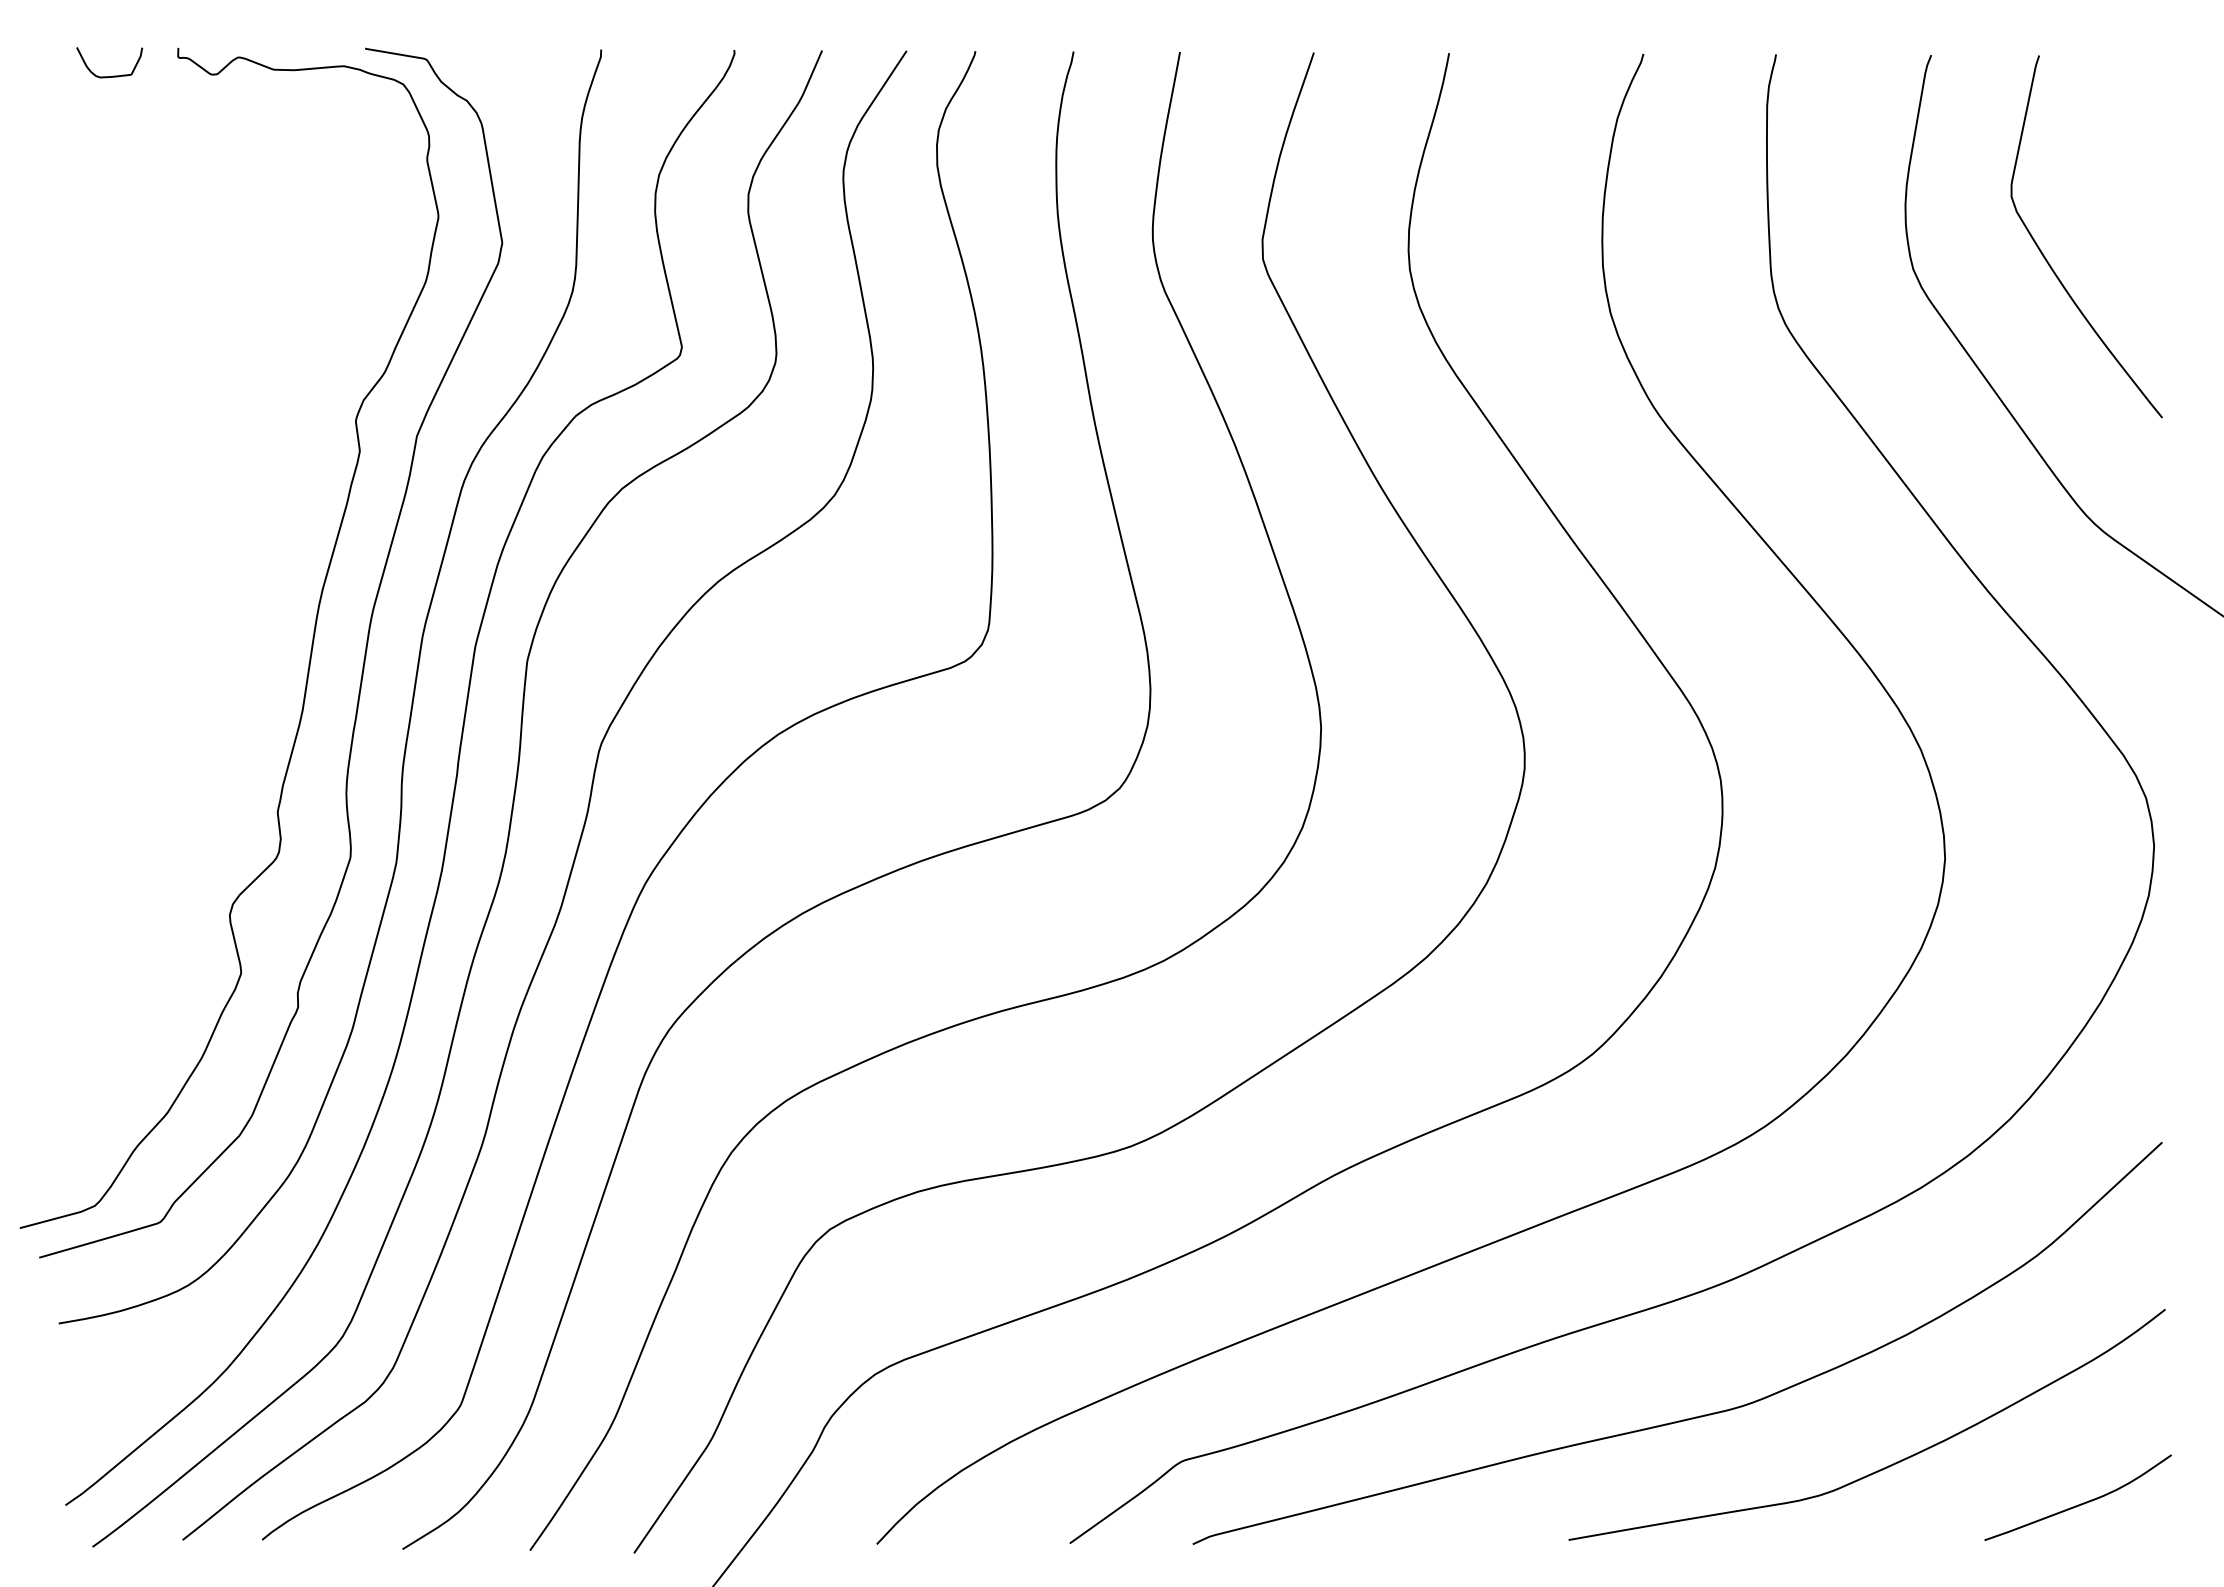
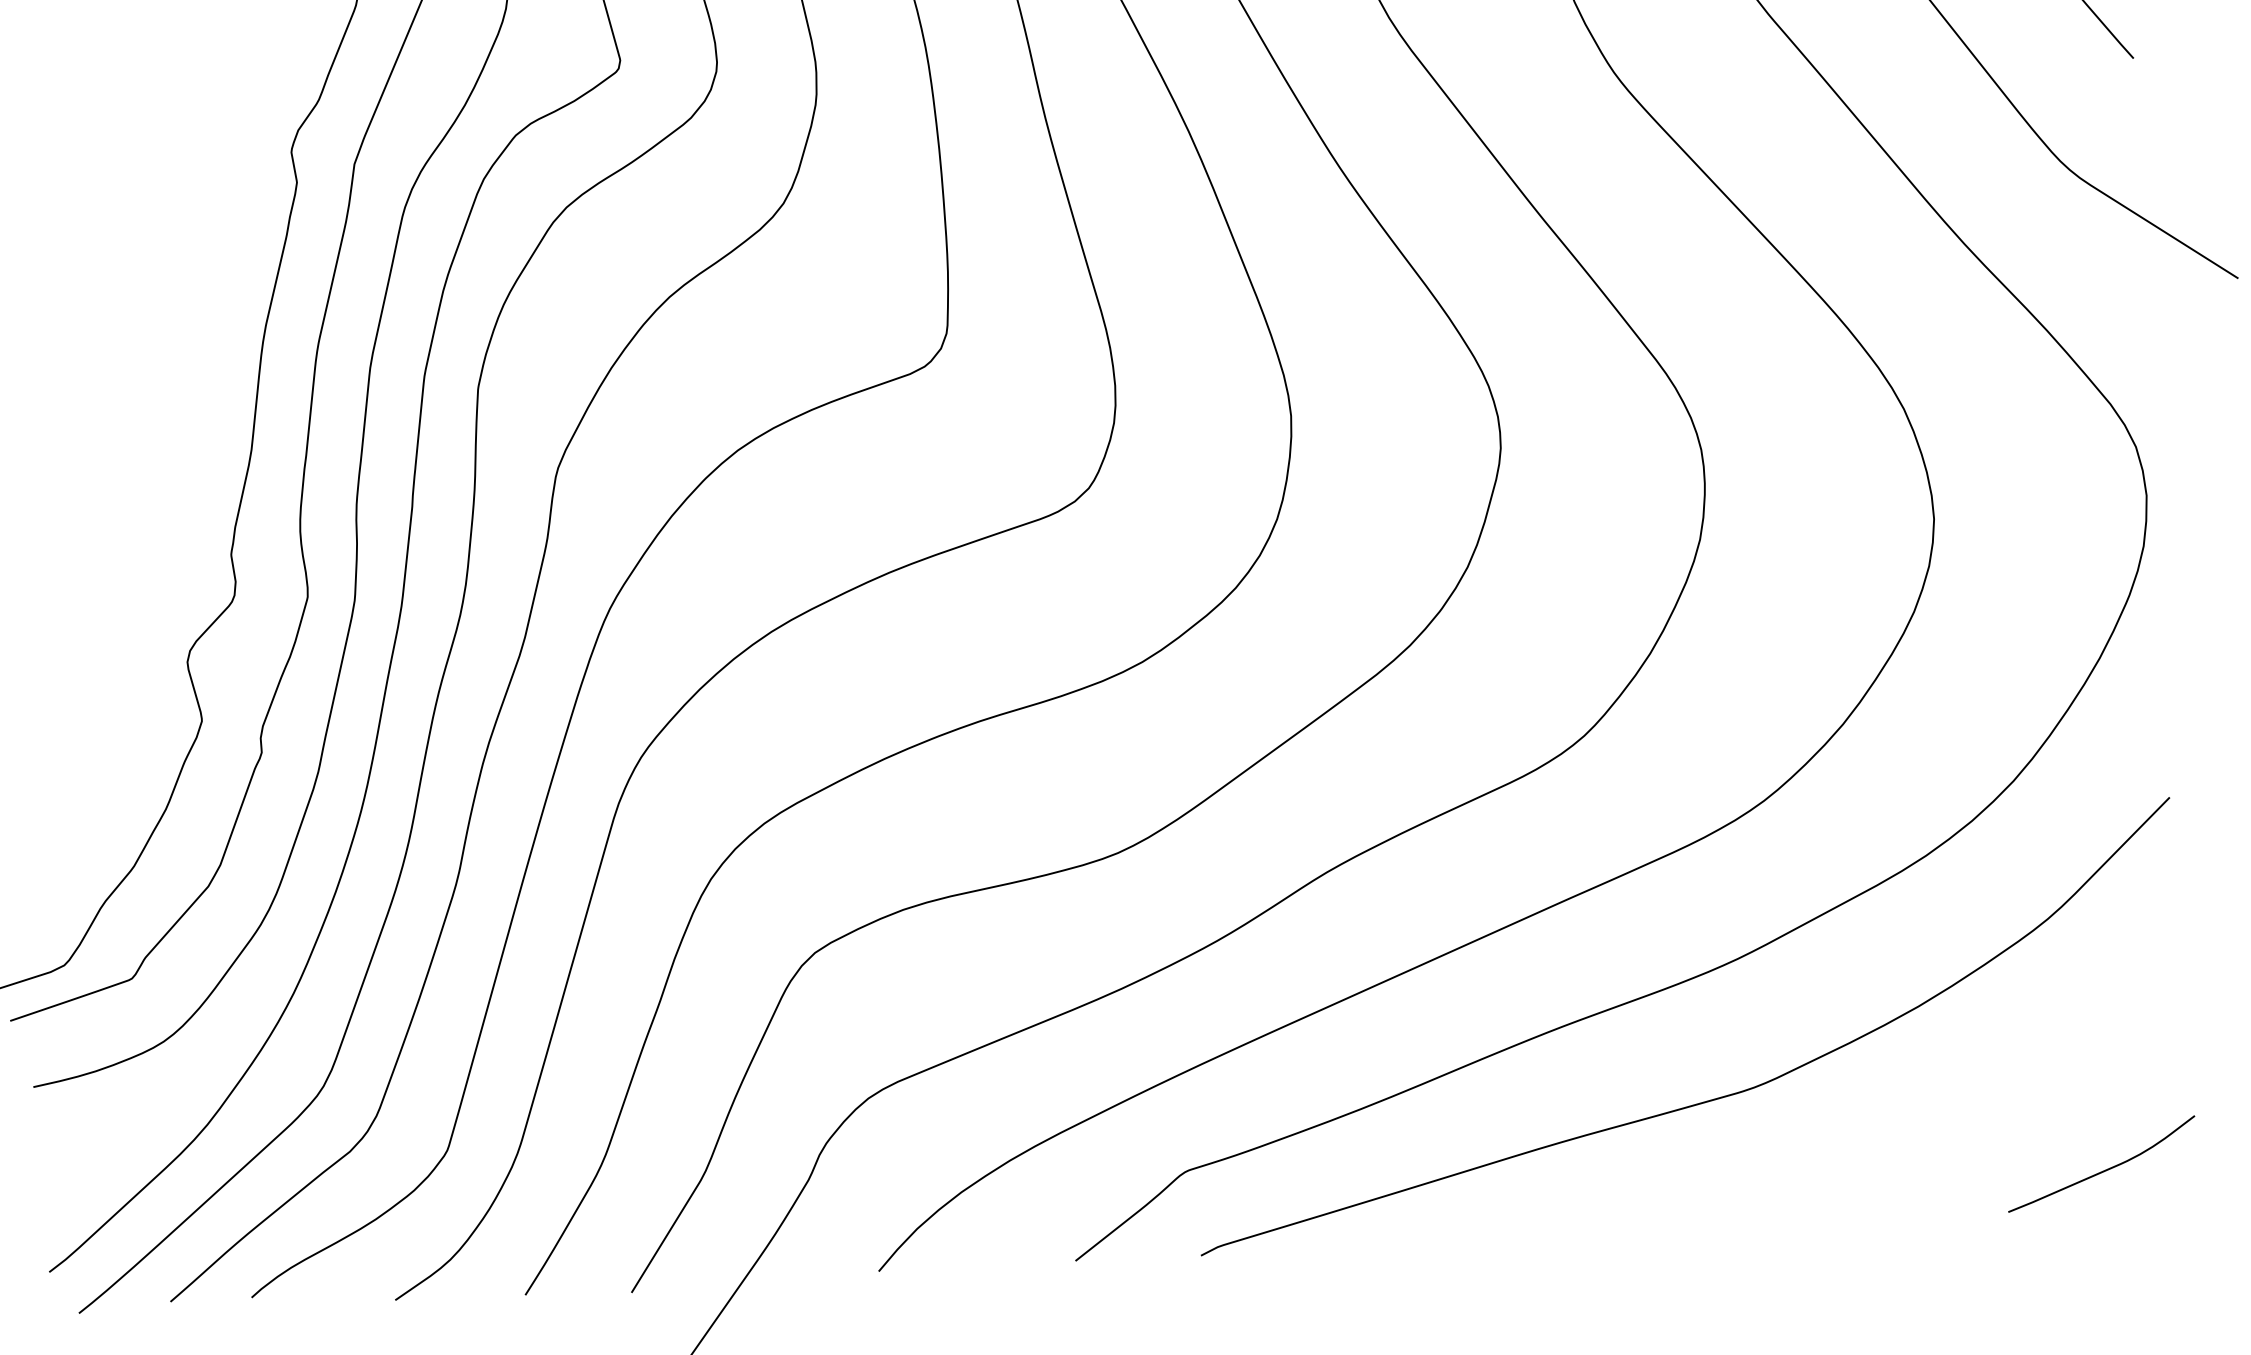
curve: (1881, 1468) -> (1899, 1144), removed

